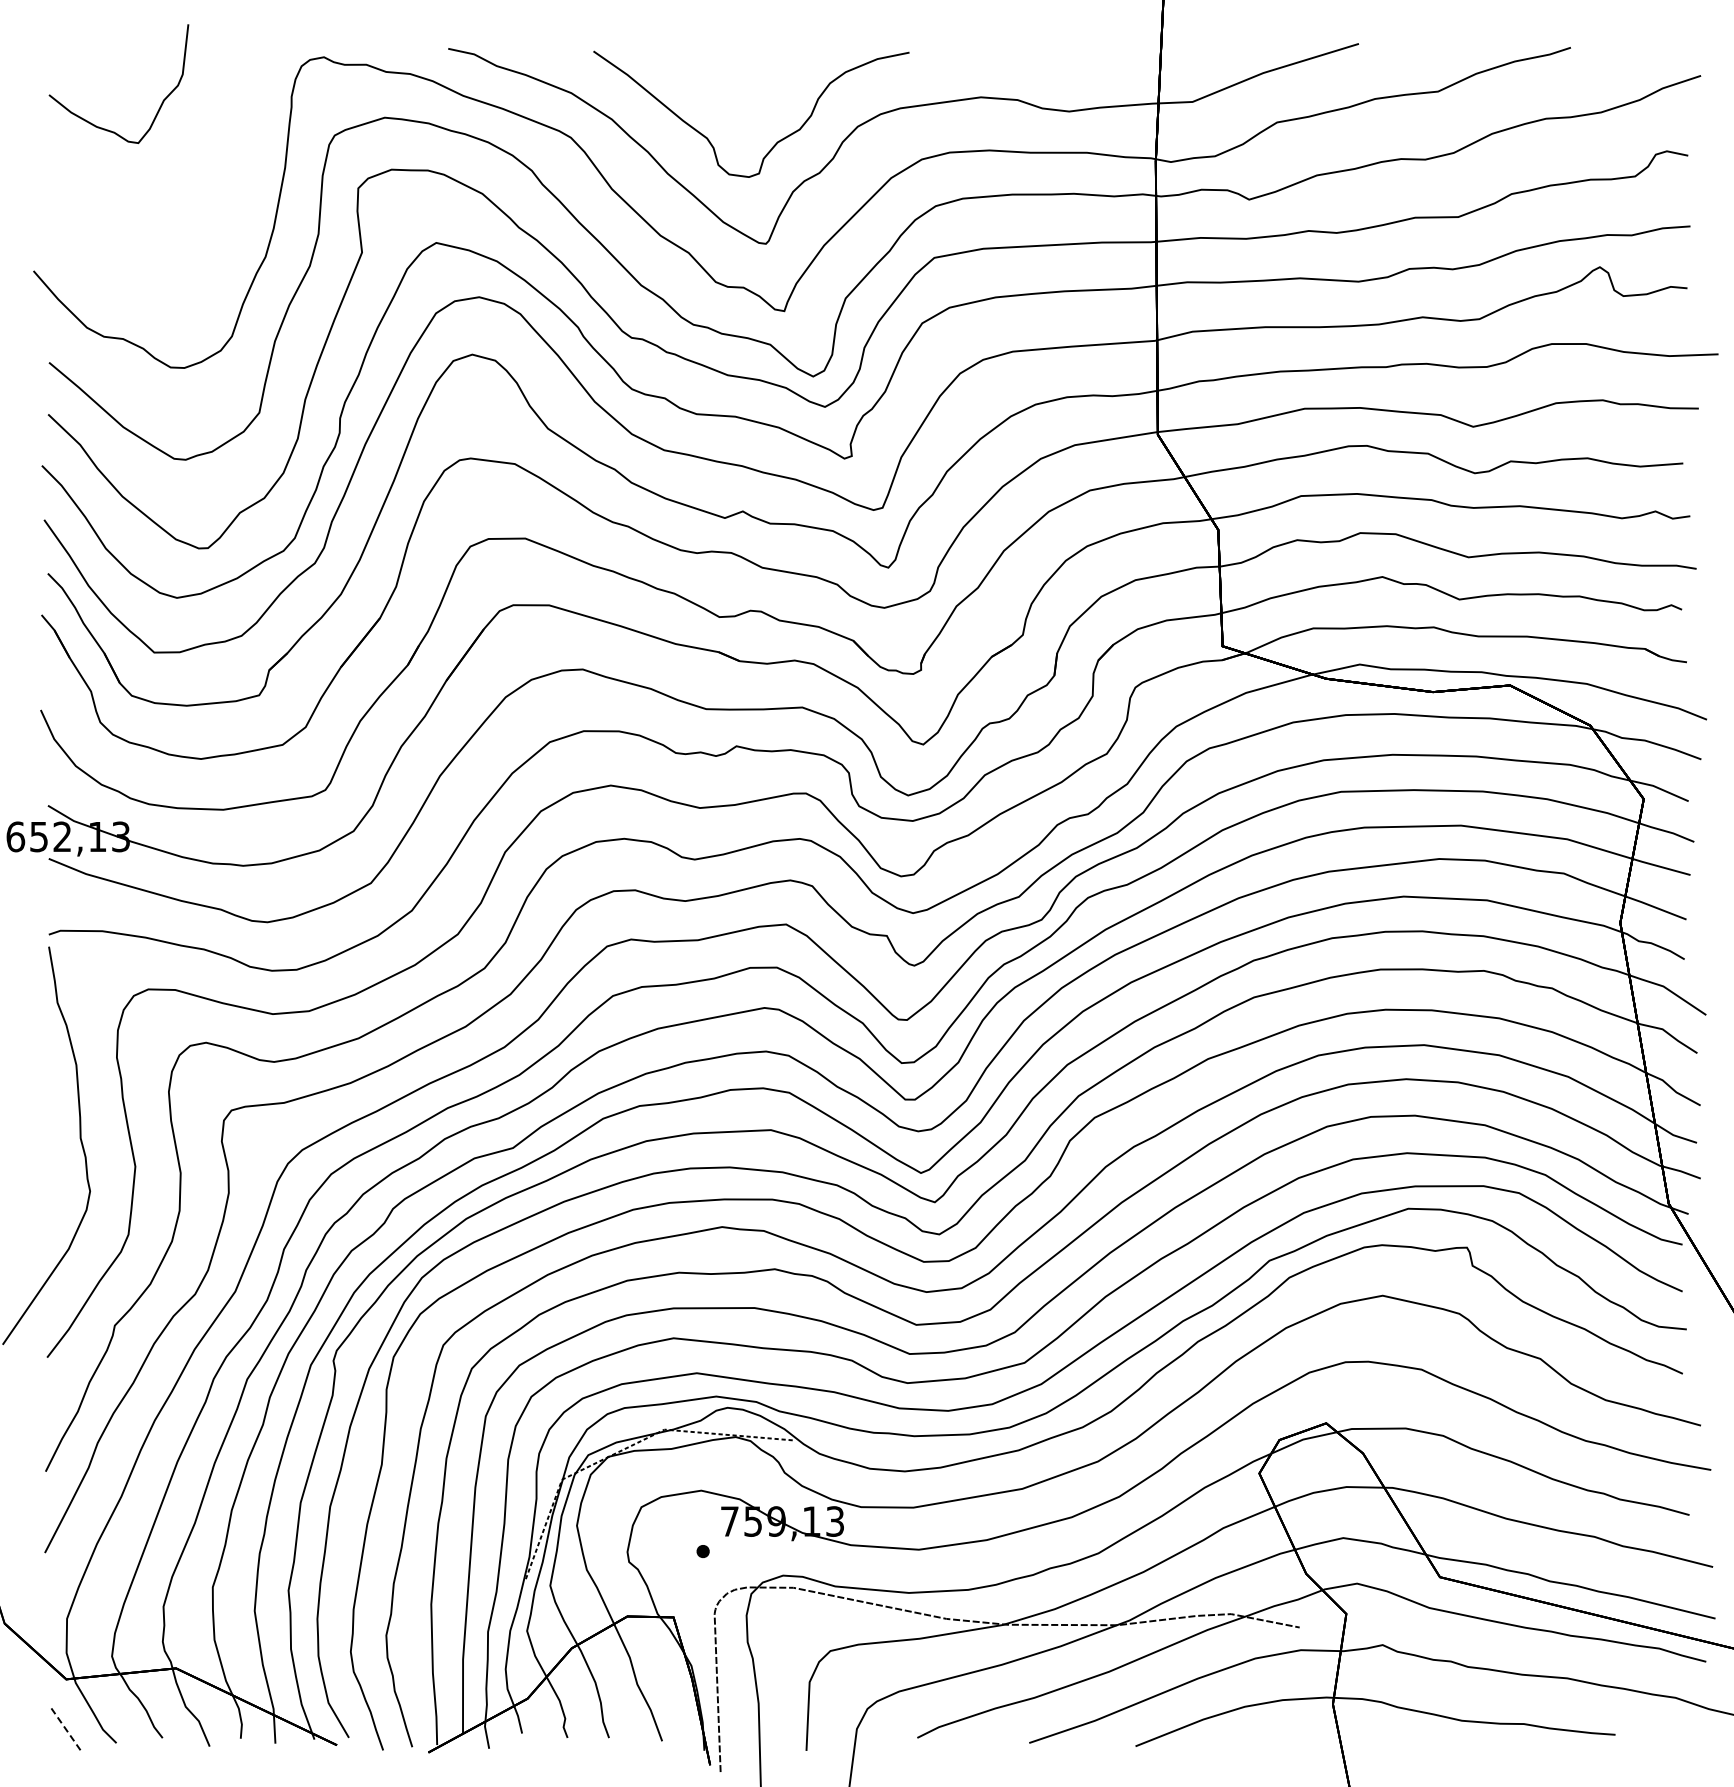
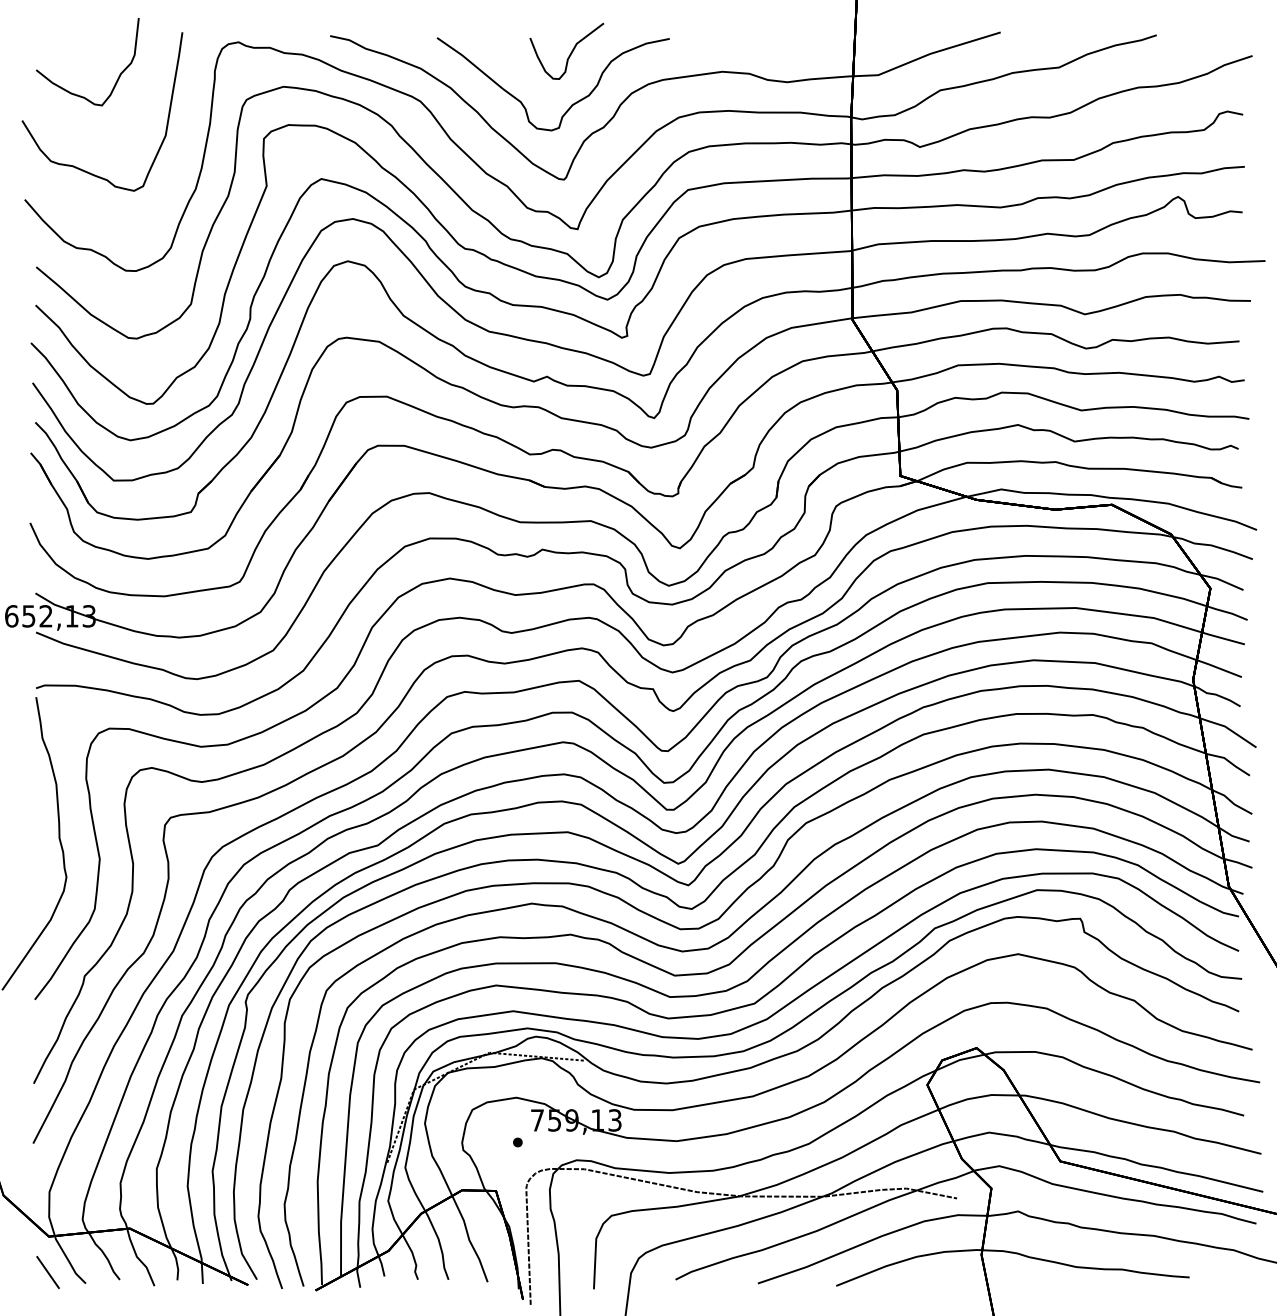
curve: (774, 72) -> (570, 53), added
curve: (106, 227) -> (78, 167), added
line: (65, 1728) -> (48, 1272), dashed -> solid

